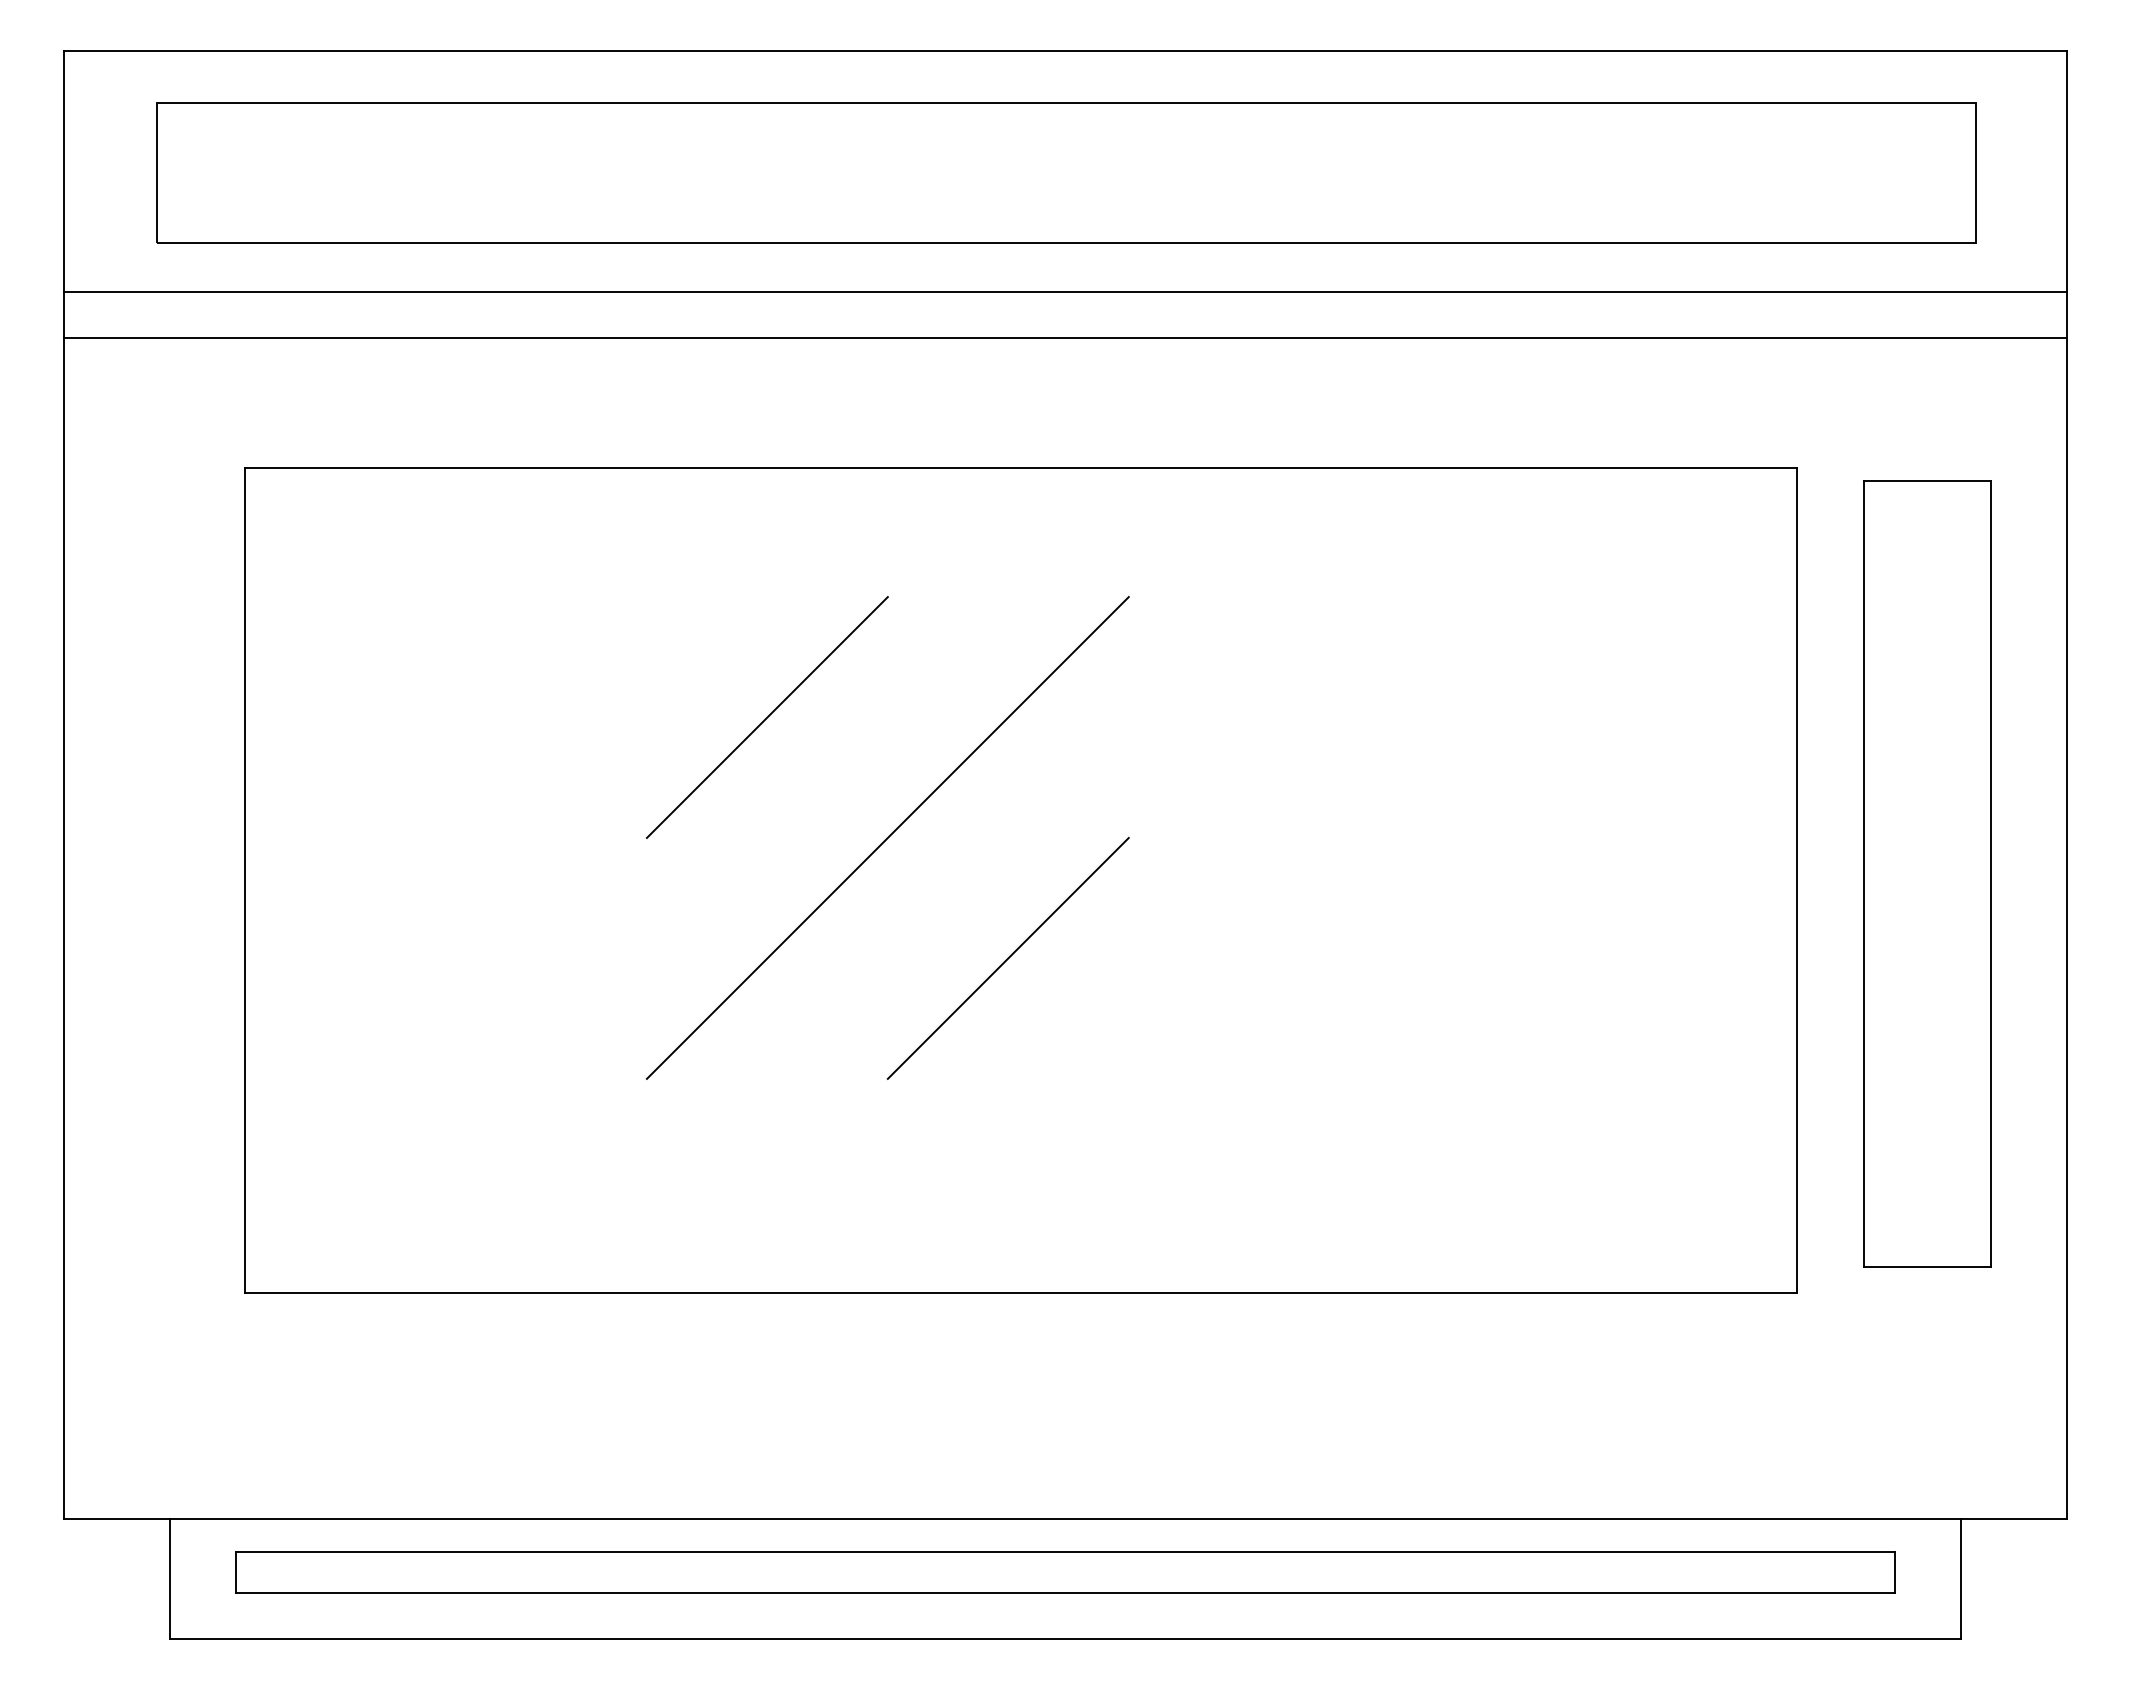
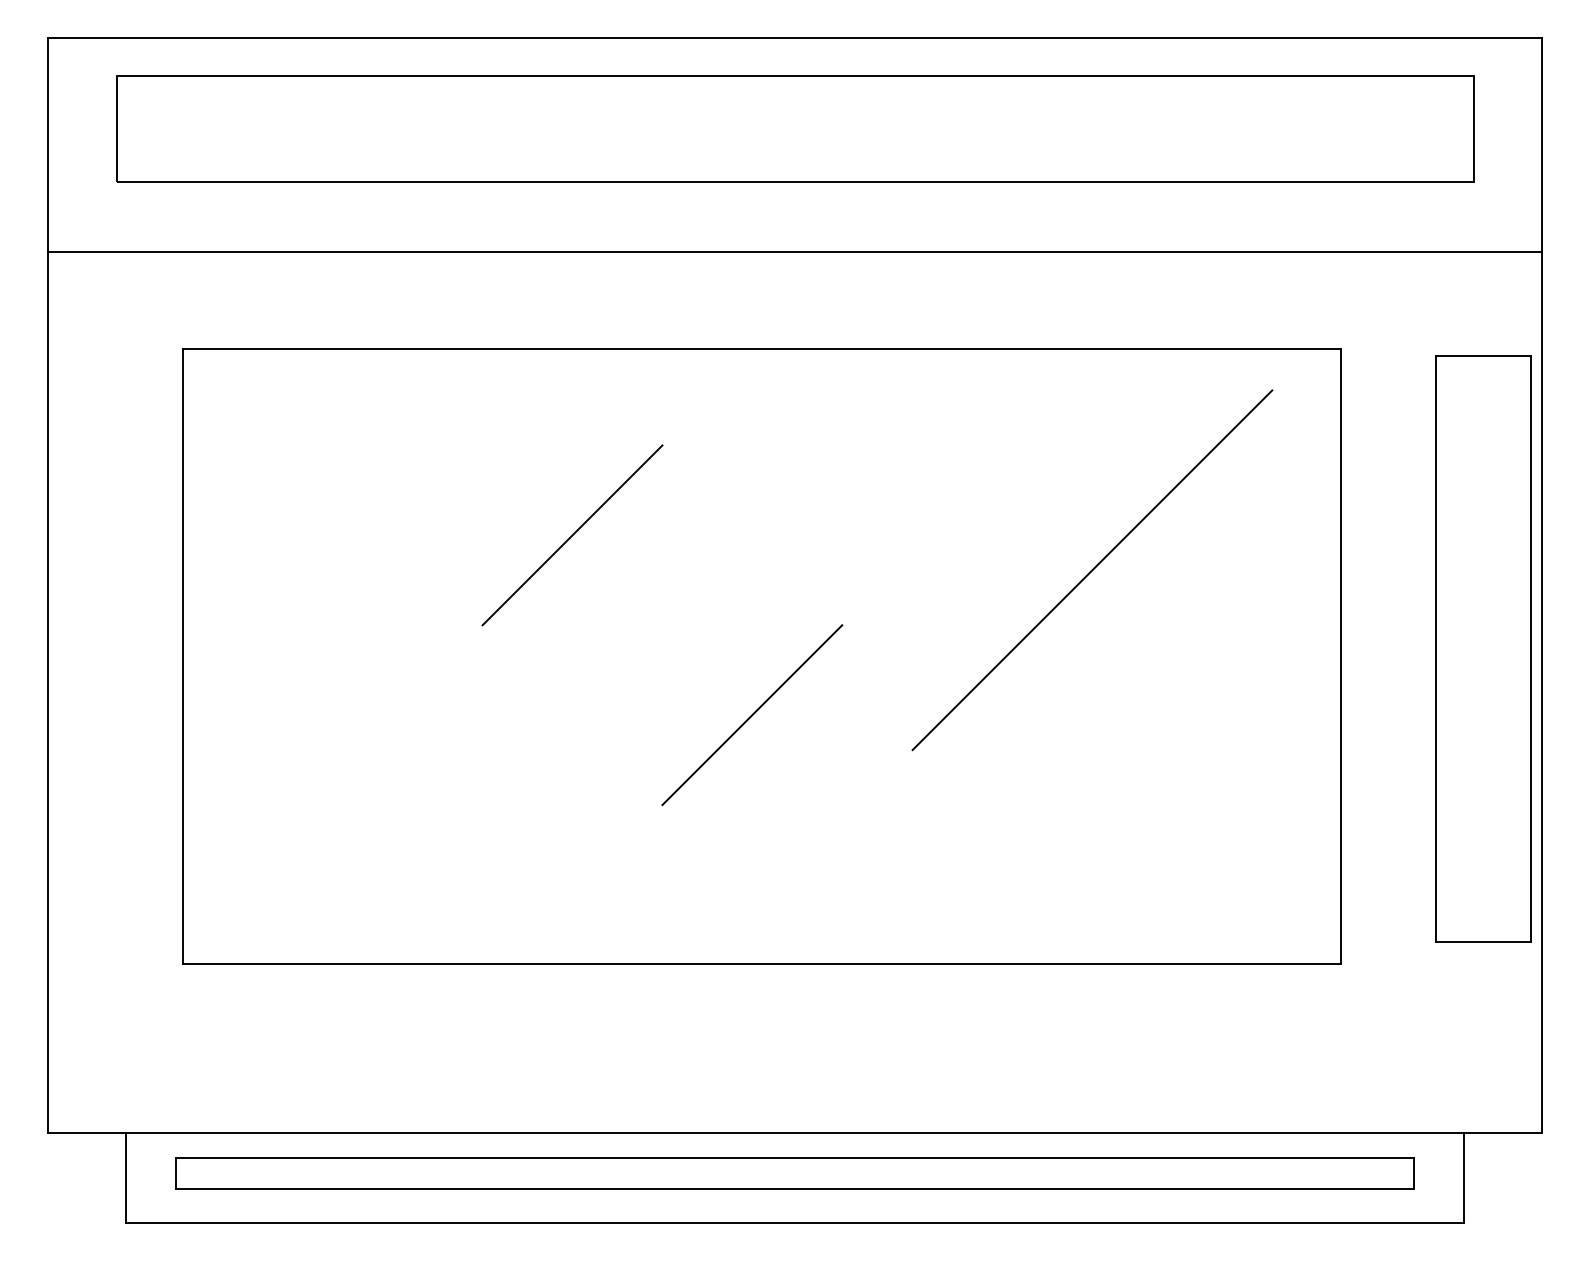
line: (1064, 291) -> (794, 217), removed
line: (887, 838) -> (1092, 570), moved
part: (1927, 873) -> (1483, 648), moved

